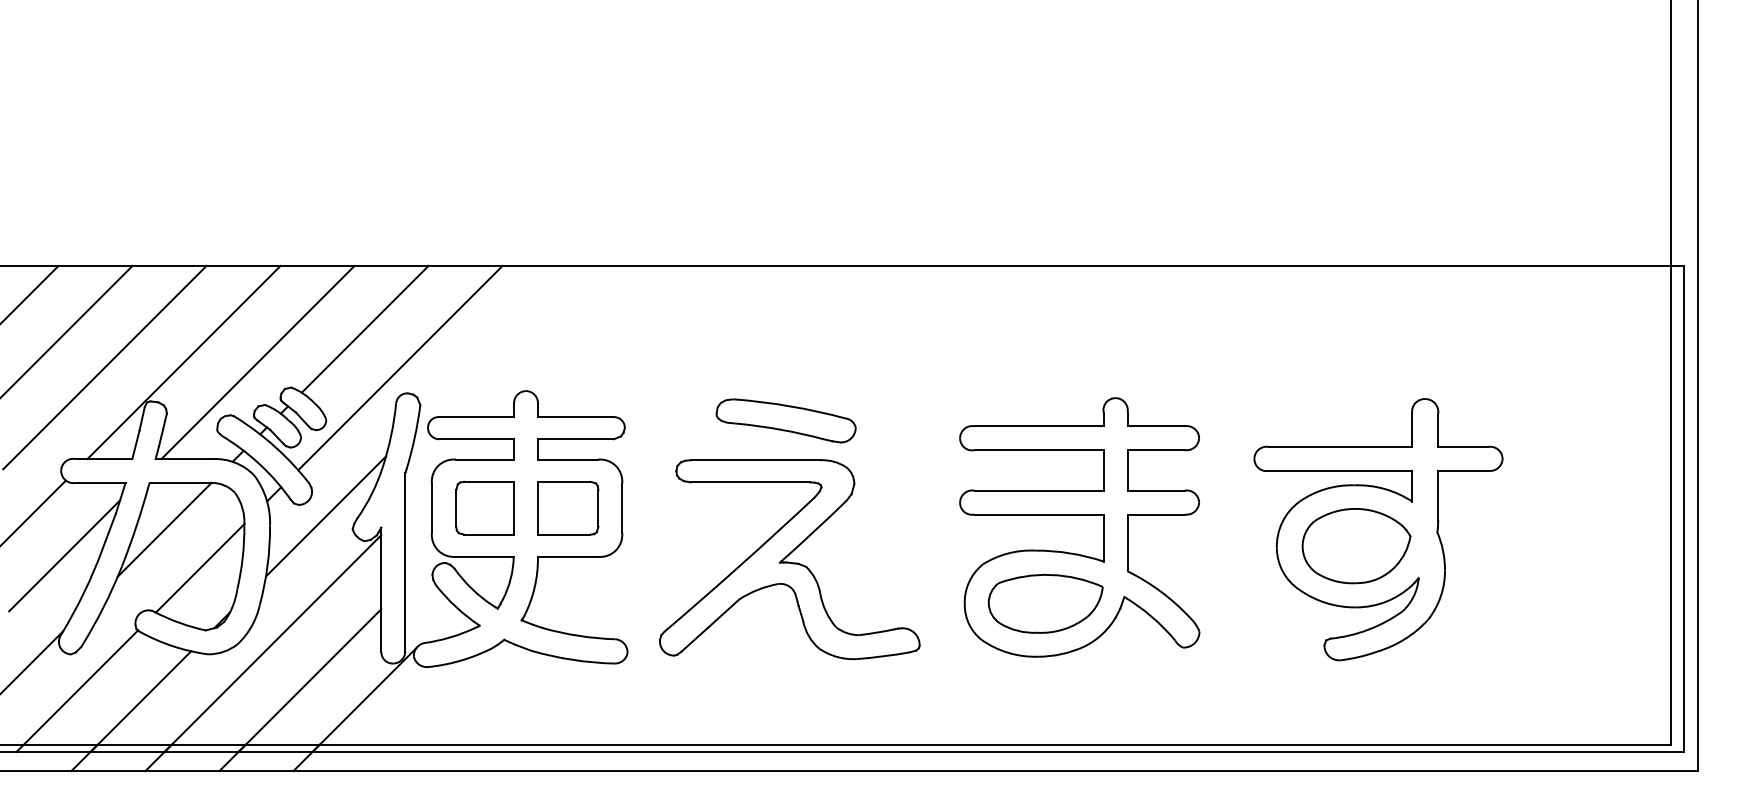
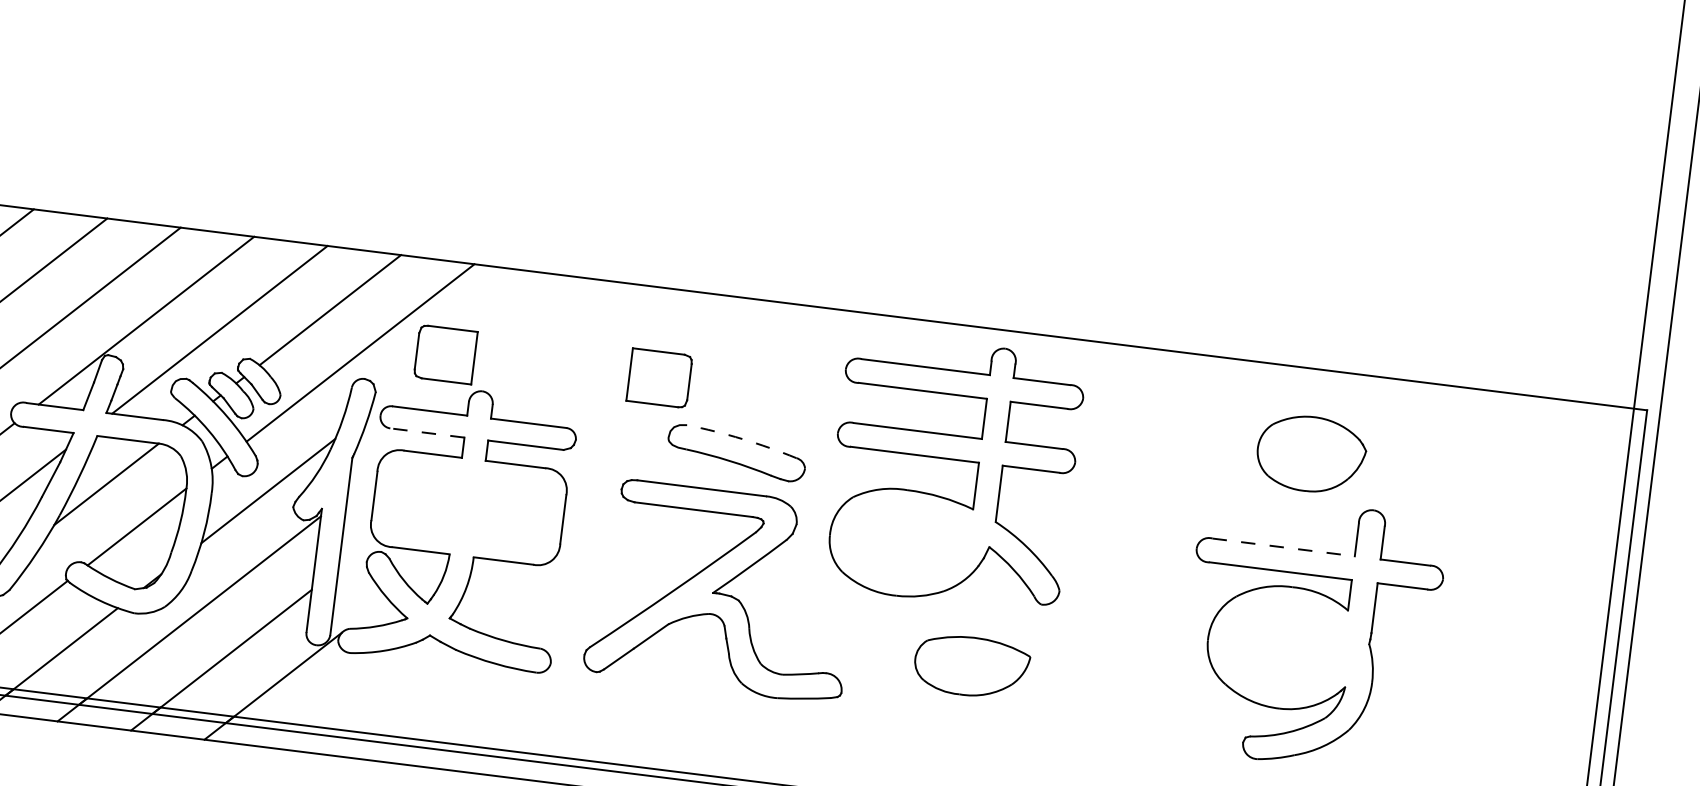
arc: (790, 406) -> (742, 439), solid -> dashed
line: (476, 439) -> (427, 433), solid -> dashed
line: (1340, 446) -> (1283, 546), solid -> dashed
part: (484, 507) -> (445, 353), moved
part: (568, 507) -> (659, 377), moved
part: (1079, 515) -> (954, 460), moved
part: (1356, 546) -> (1311, 454), moved

